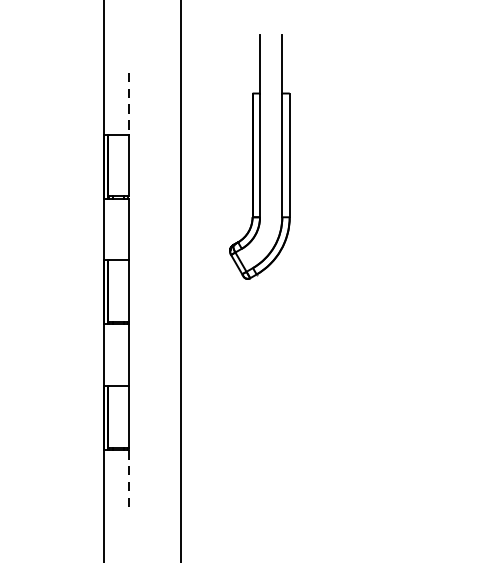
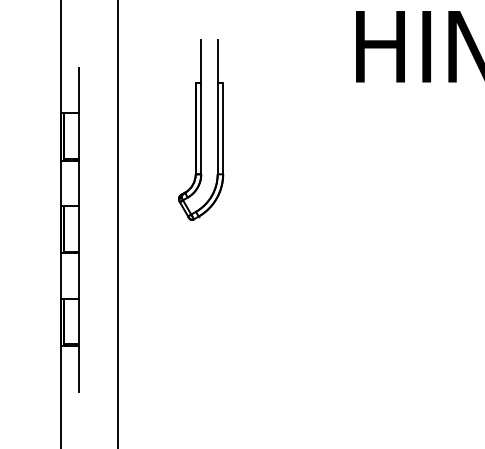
line: (128, 103) -> (79, 90), dashed -> solid
part: (260, 156) -> (201, 129), moved
line: (128, 481) -> (79, 369), dashed -> solid

